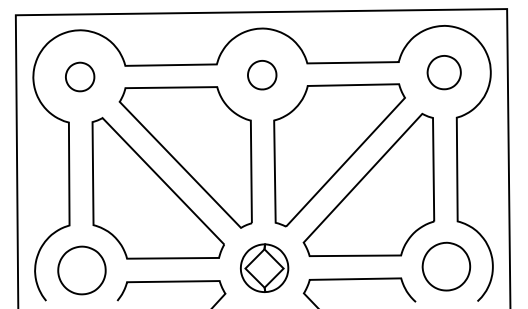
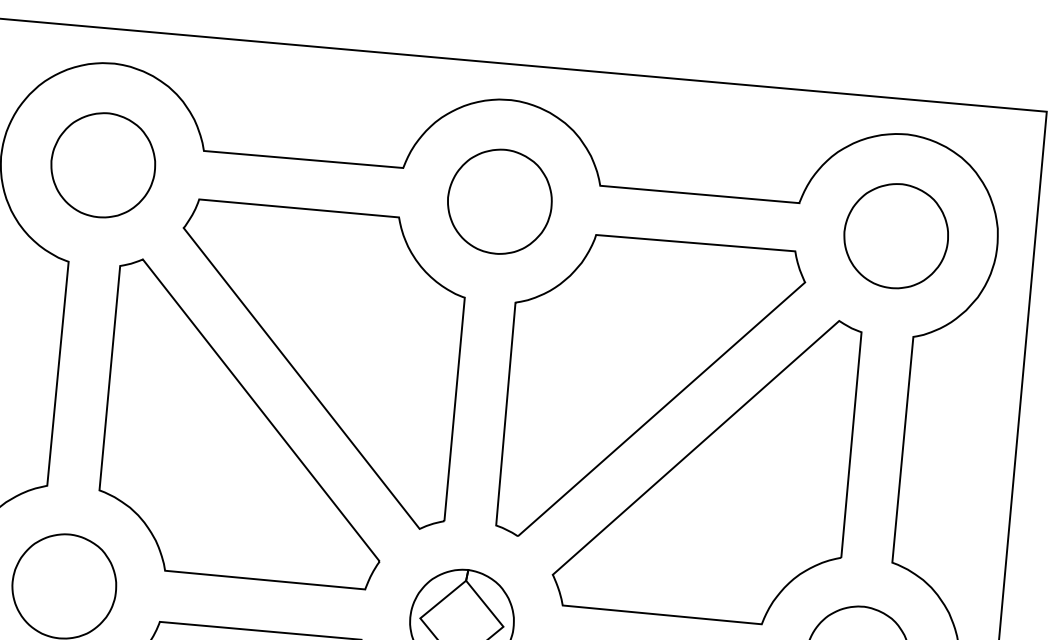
part: (443, 72) -> (894, 235), size x1.43
part: (261, 74) -> (498, 199), size x1.67
part: (79, 76) -> (101, 163), size x1.67

